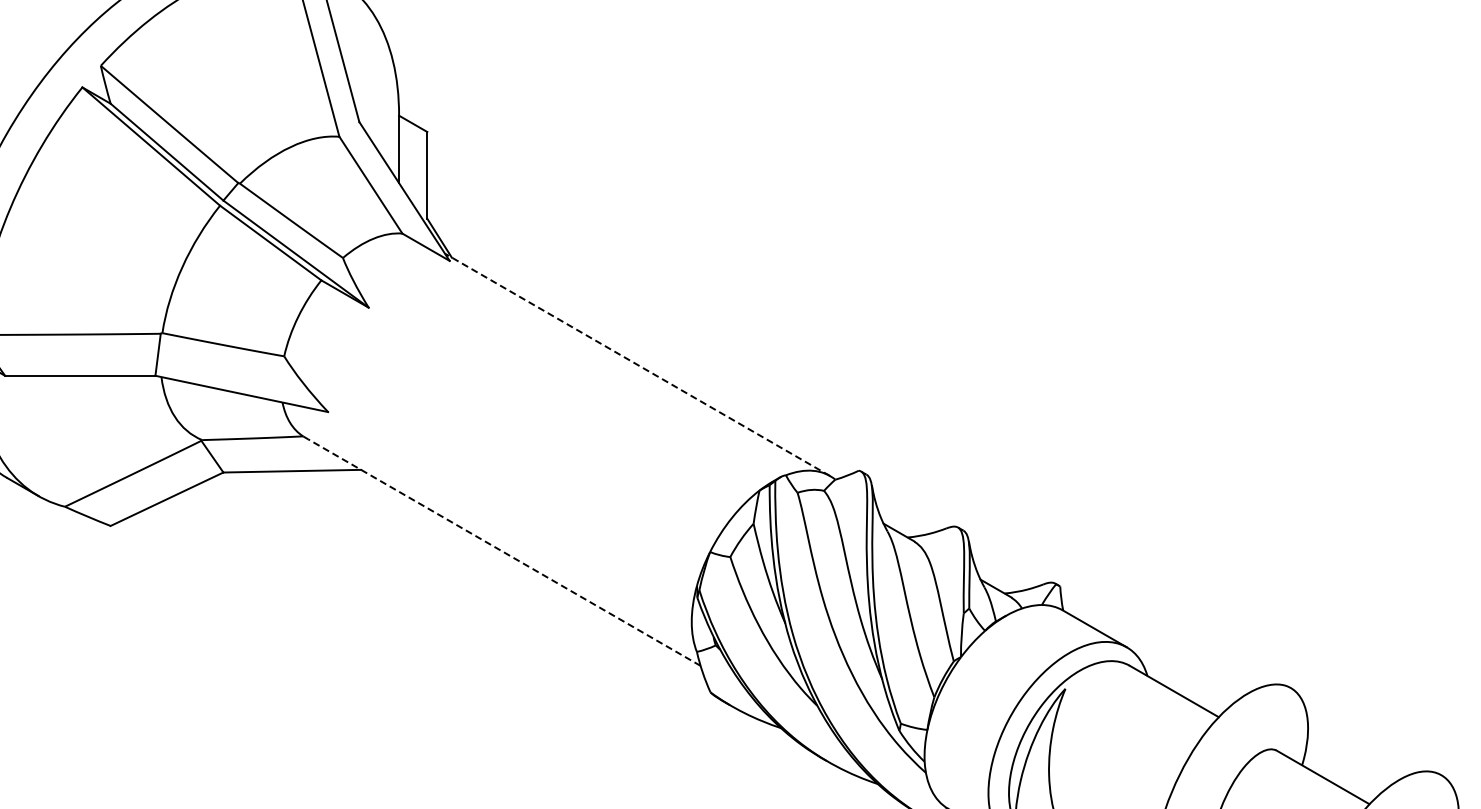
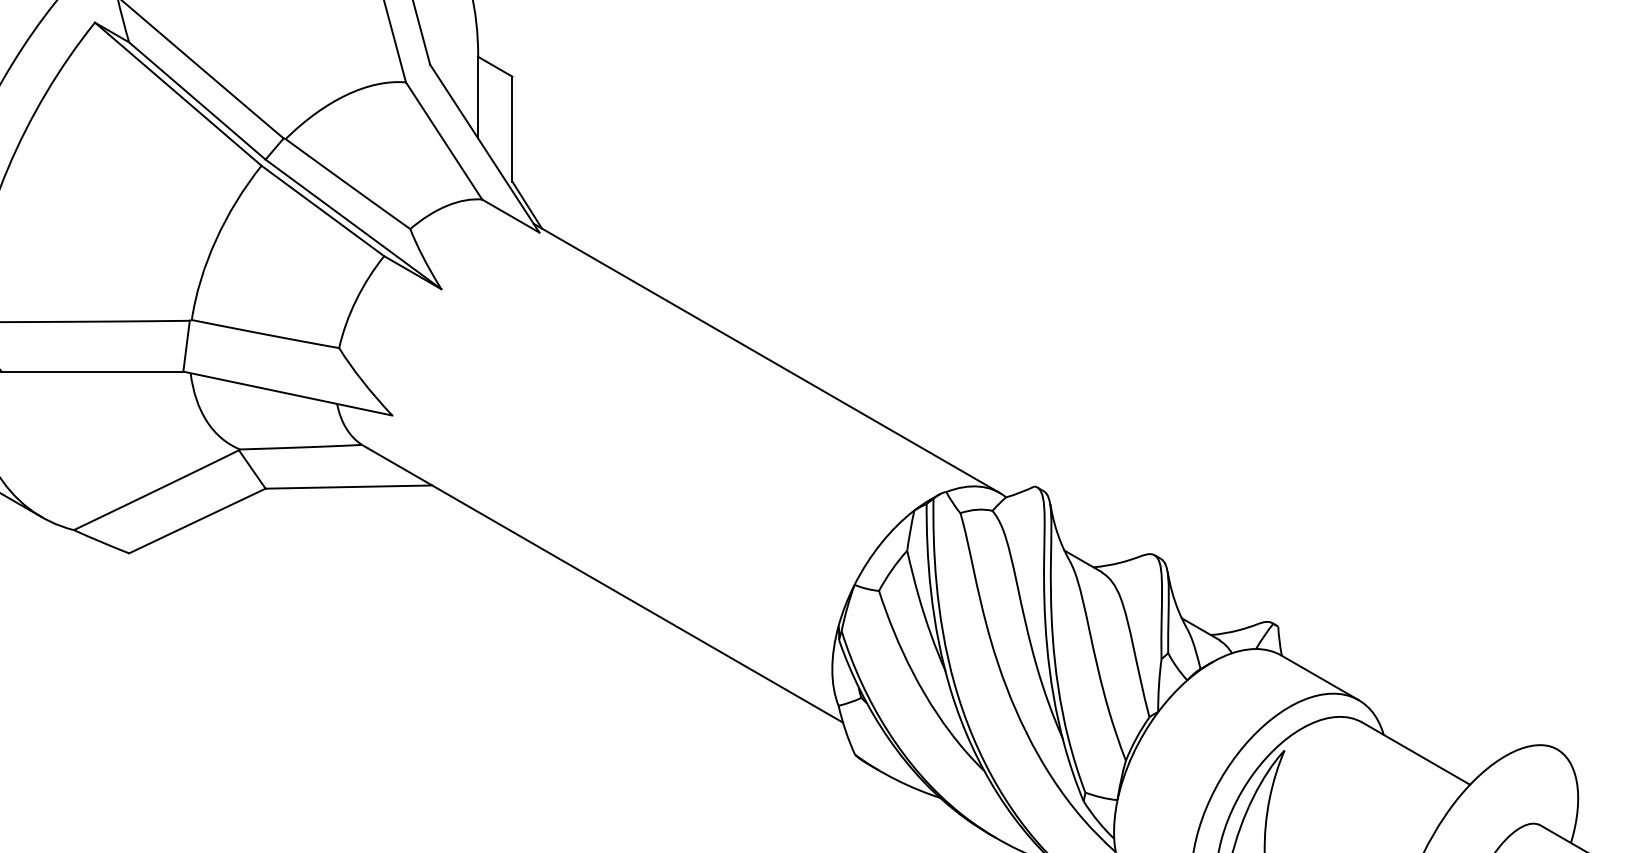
line: (637, 364) -> (766, 357), dashed -> solid
line: (504, 552) -> (605, 585), dashed -> solid

